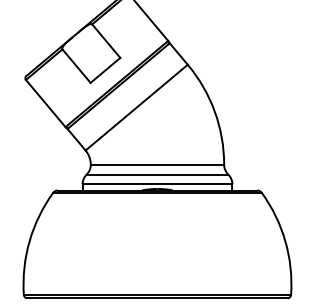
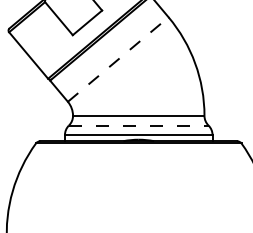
line: (136, 107) -> (118, 59), solid -> dashed
line: (157, 174) -> (138, 125), solid -> dashed

